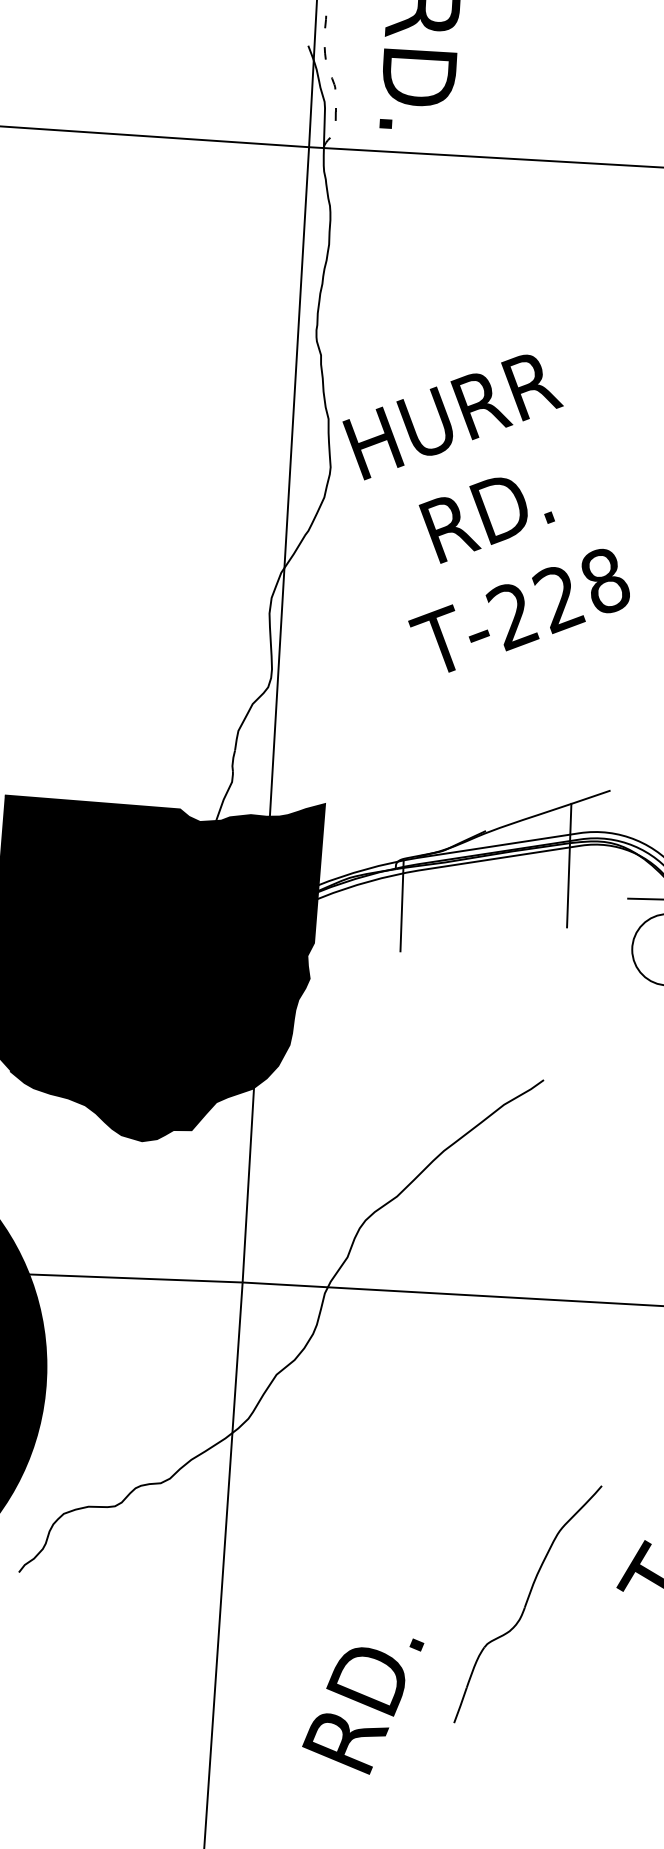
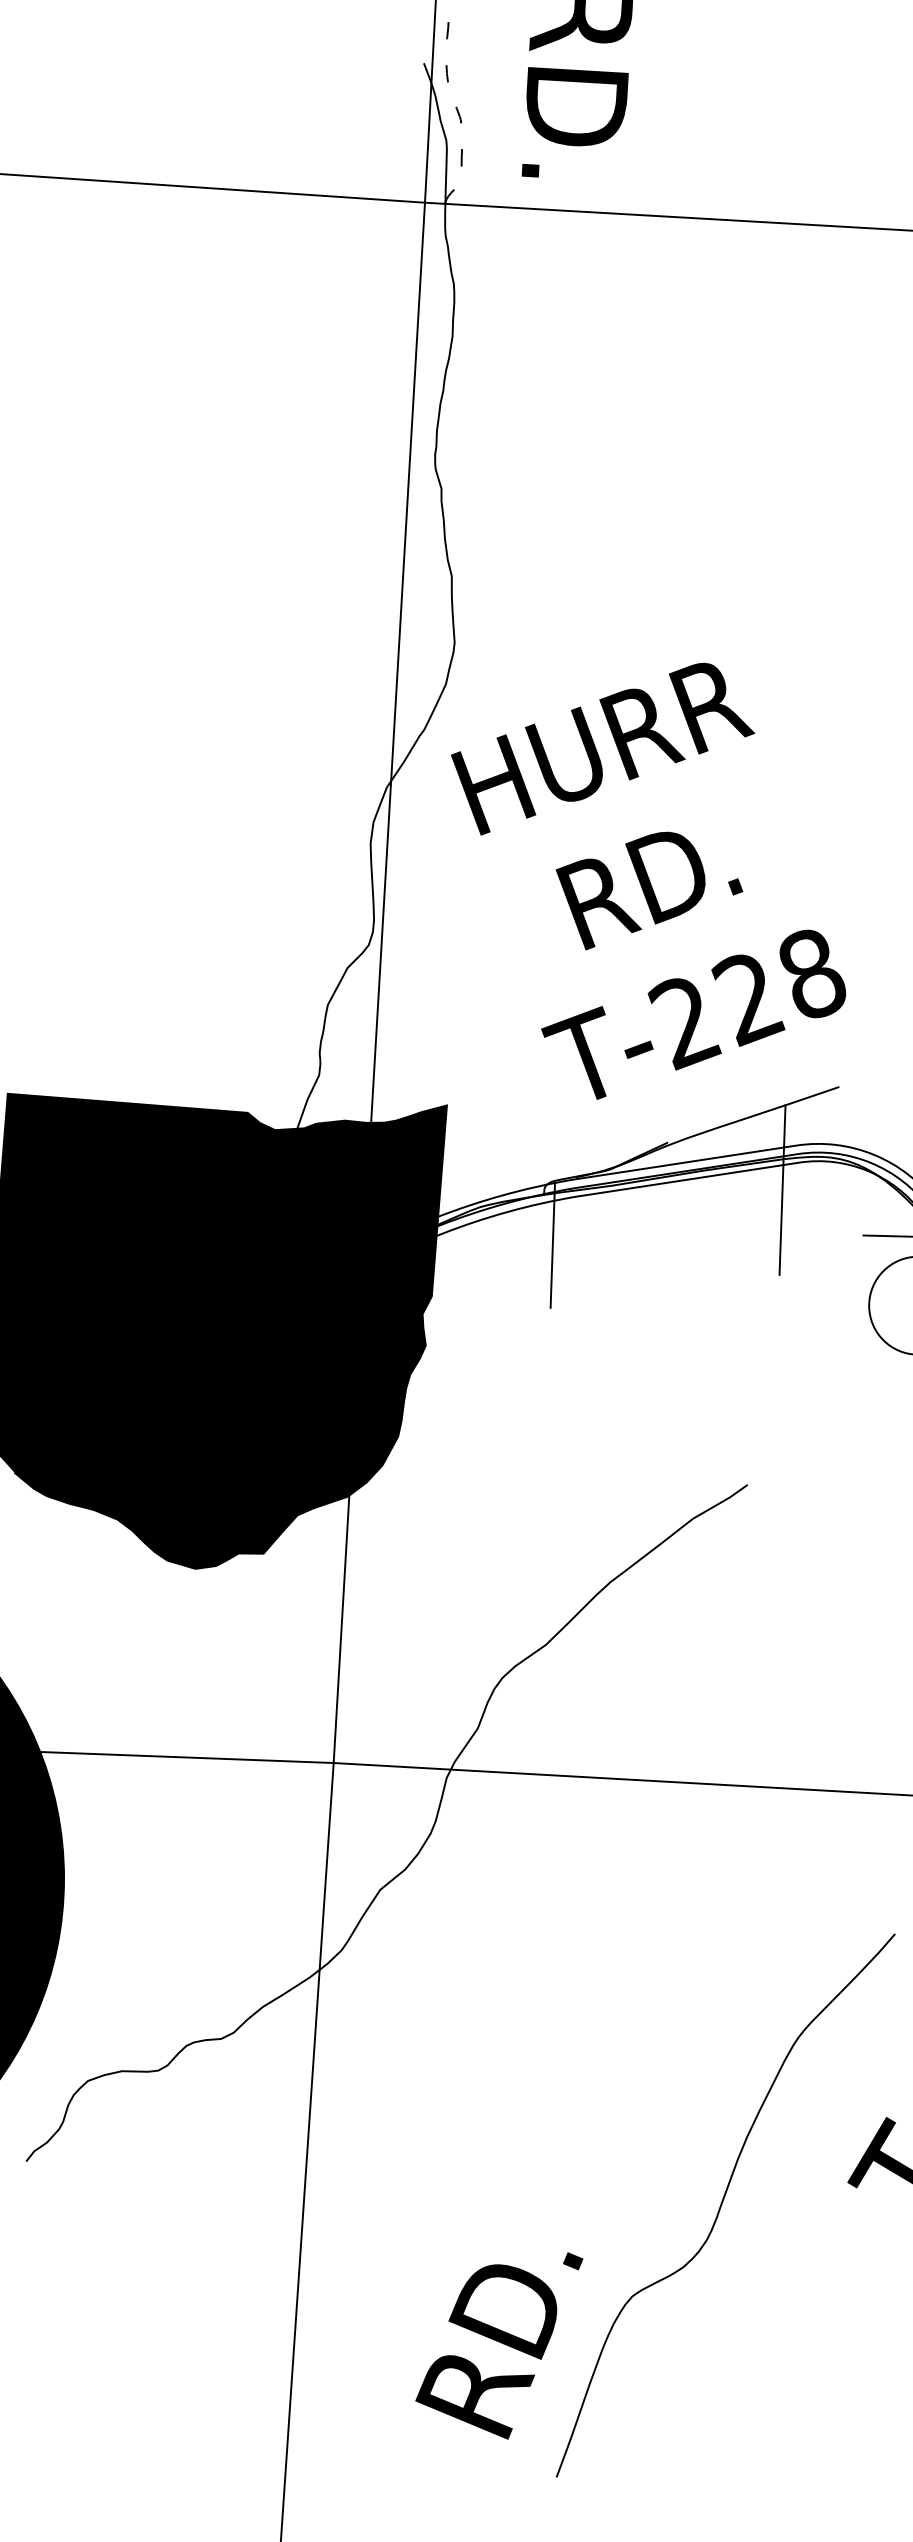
text: (486, 513) -> (648, 880), moved
part: (527, 1604) -> (725, 2205), size x1.67

